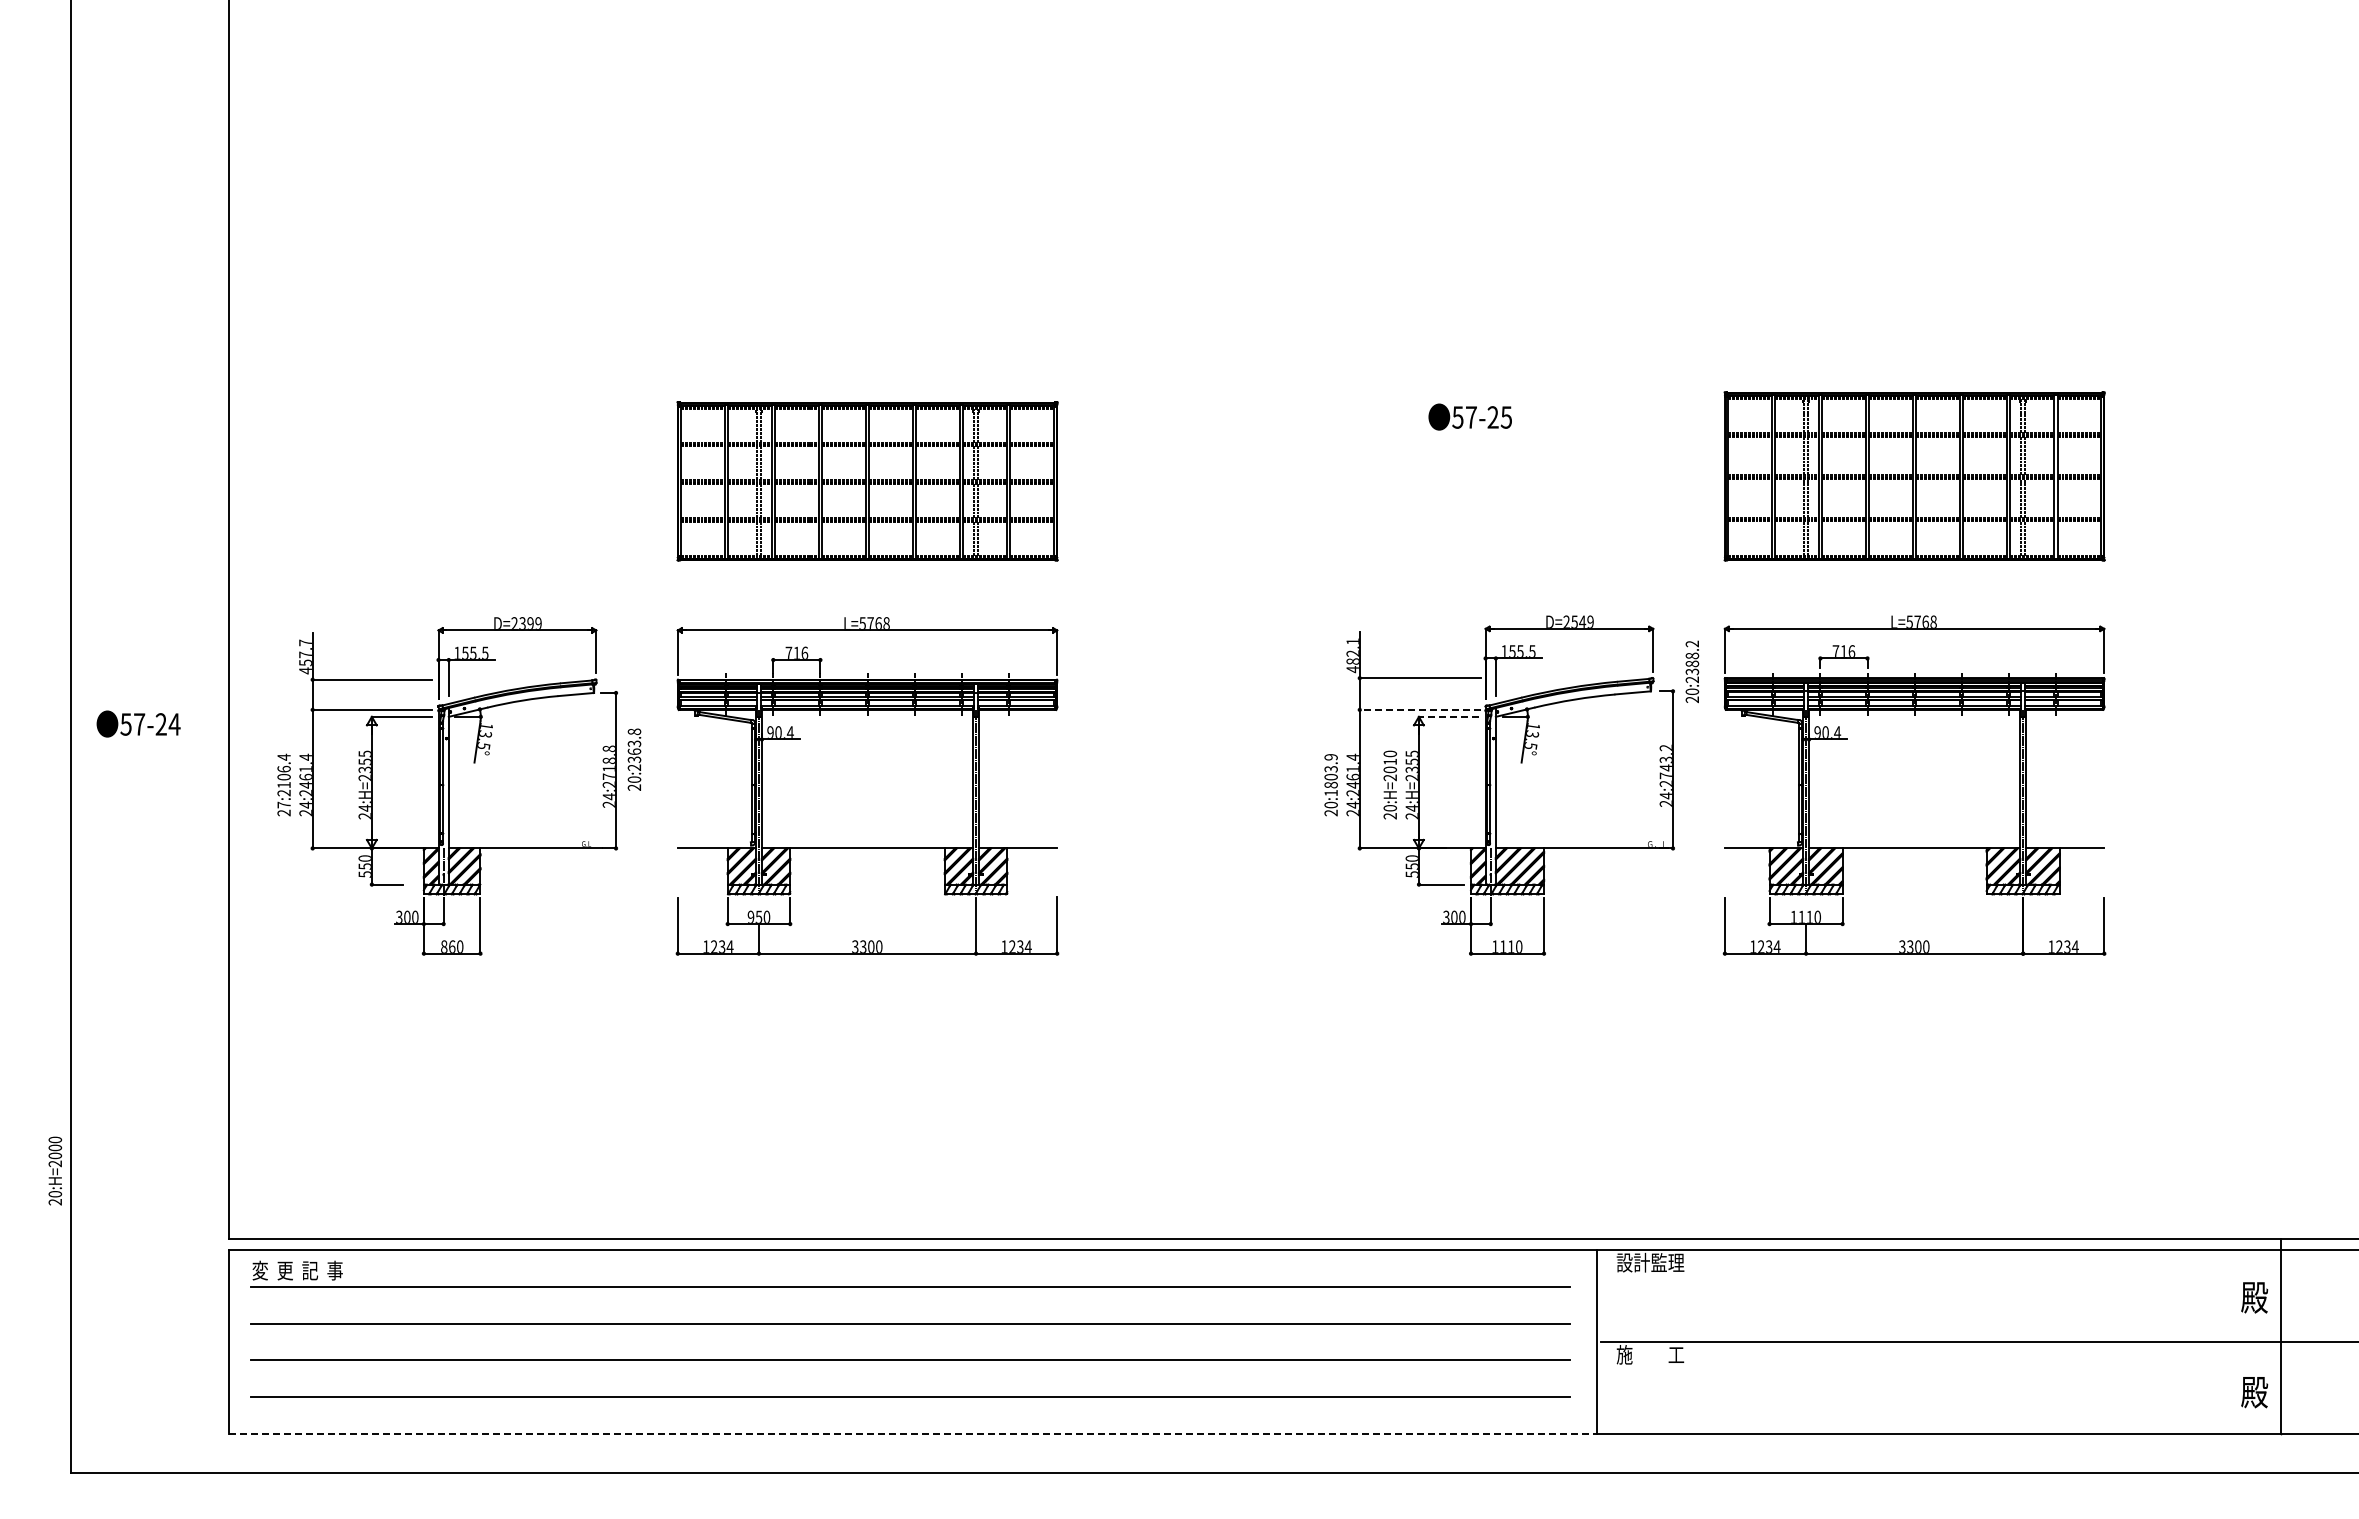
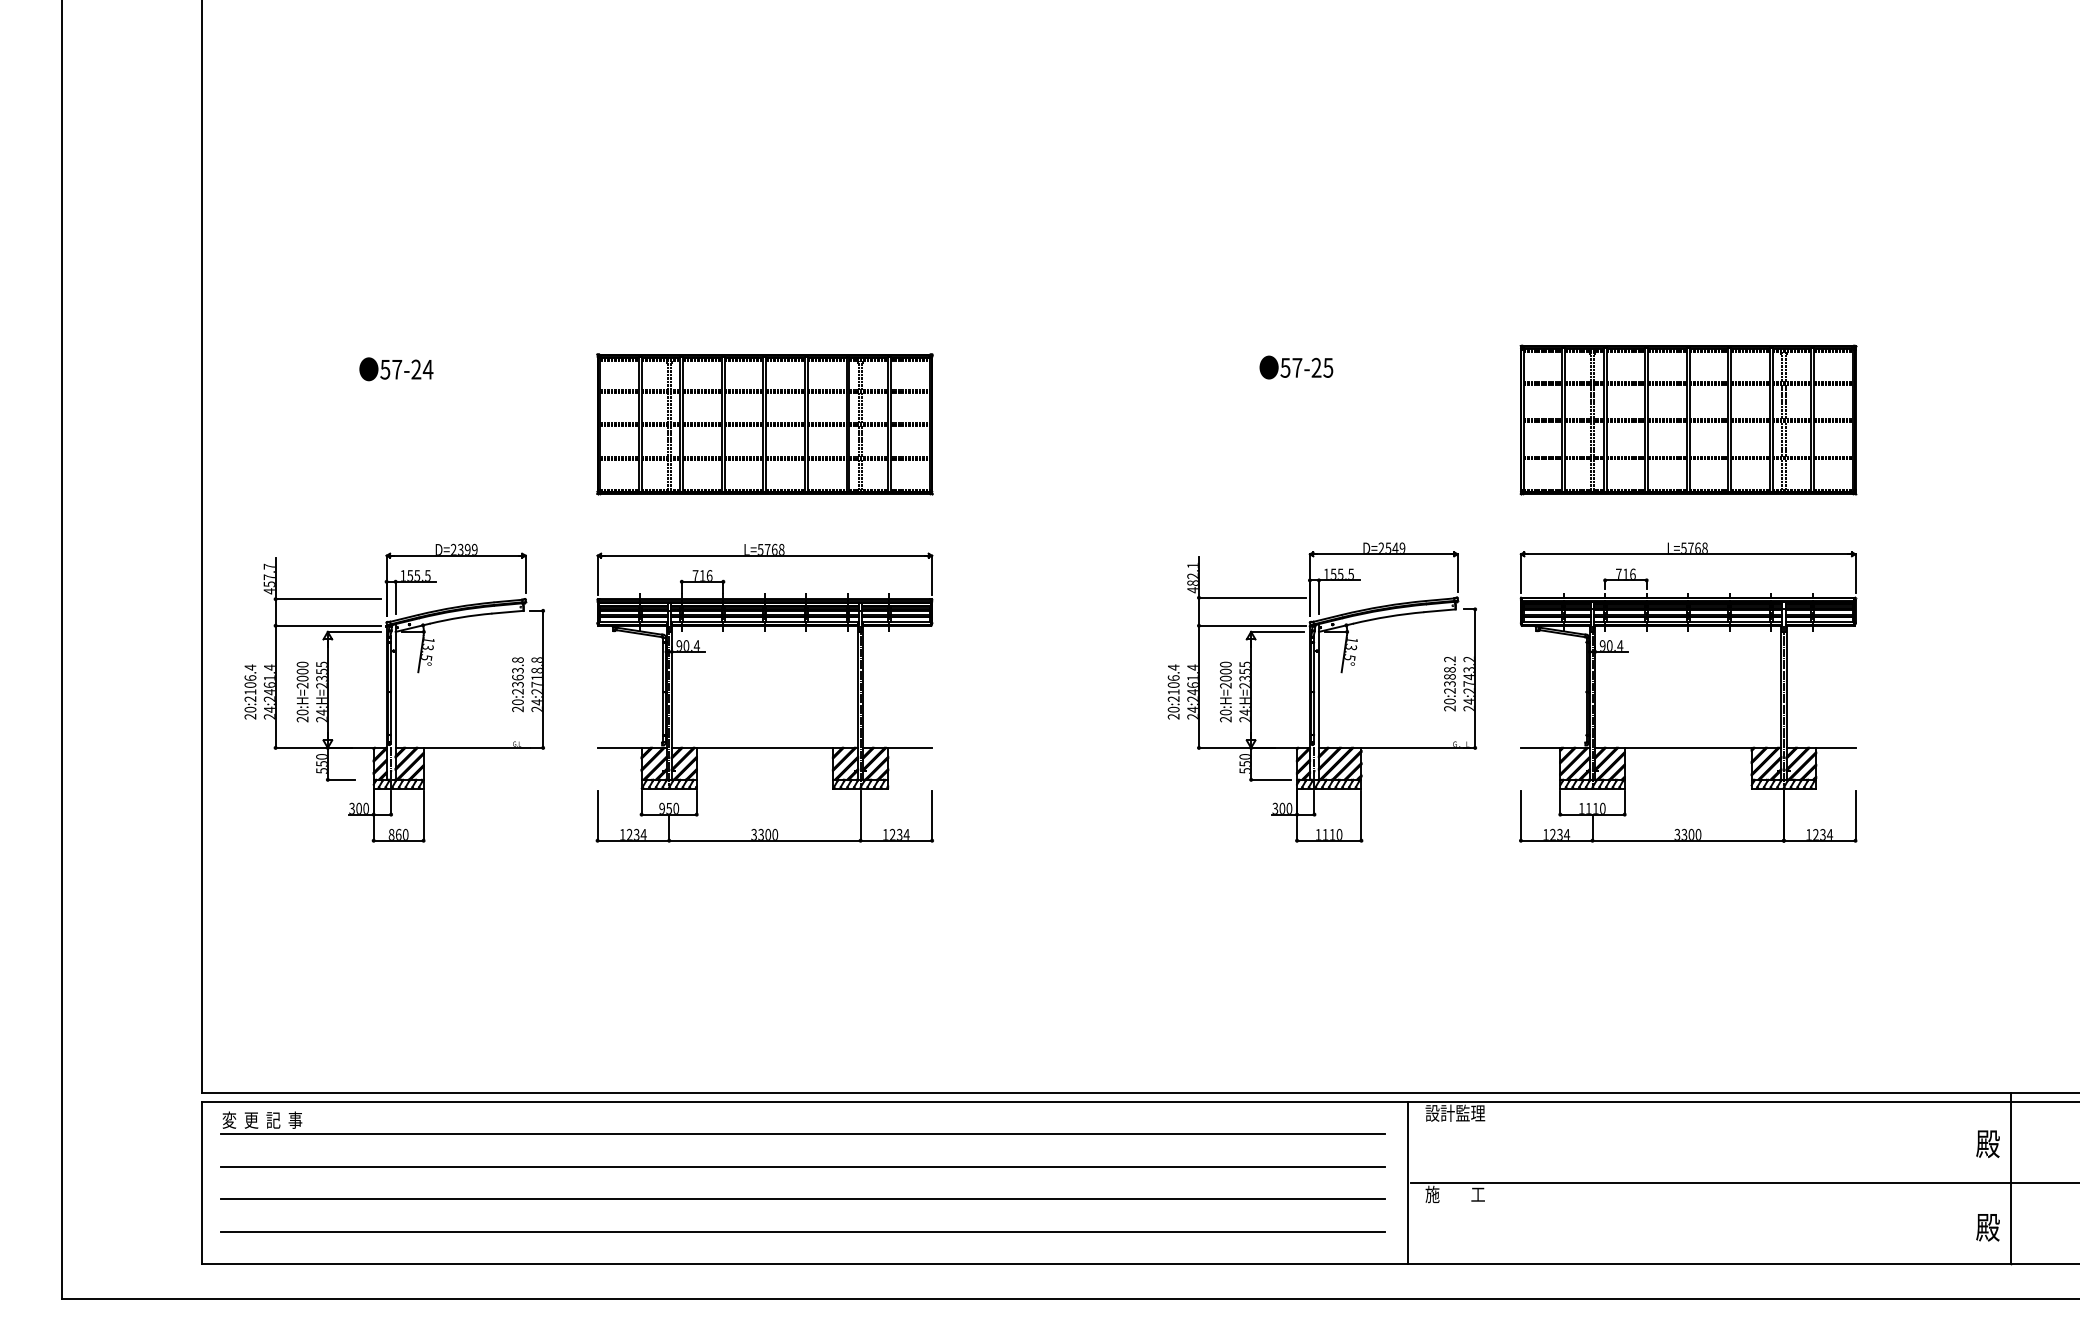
text: (1692, 671) -> (1450, 683), moved
line: (1419, 709) -> (1251, 625), dashed -> solid
line: (1448, 716) -> (1277, 631), dashed -> solid
text: (138, 723) -> (396, 368), moved
text: (634, 759) -> (517, 684), moved
text: (1389, 761) -> (1225, 671), 20:H=2010 -> 20:H=2000
text: (1330, 774) -> (1173, 682), 20:1803.9 -> 20:2106.4
text: (283, 804) -> (249, 709), 27:2106.4 -> 20:2106.4
text: (55, 1170) -> (302, 691), moved
line: (913, 1434) -> (805, 1264), dashed -> solid

